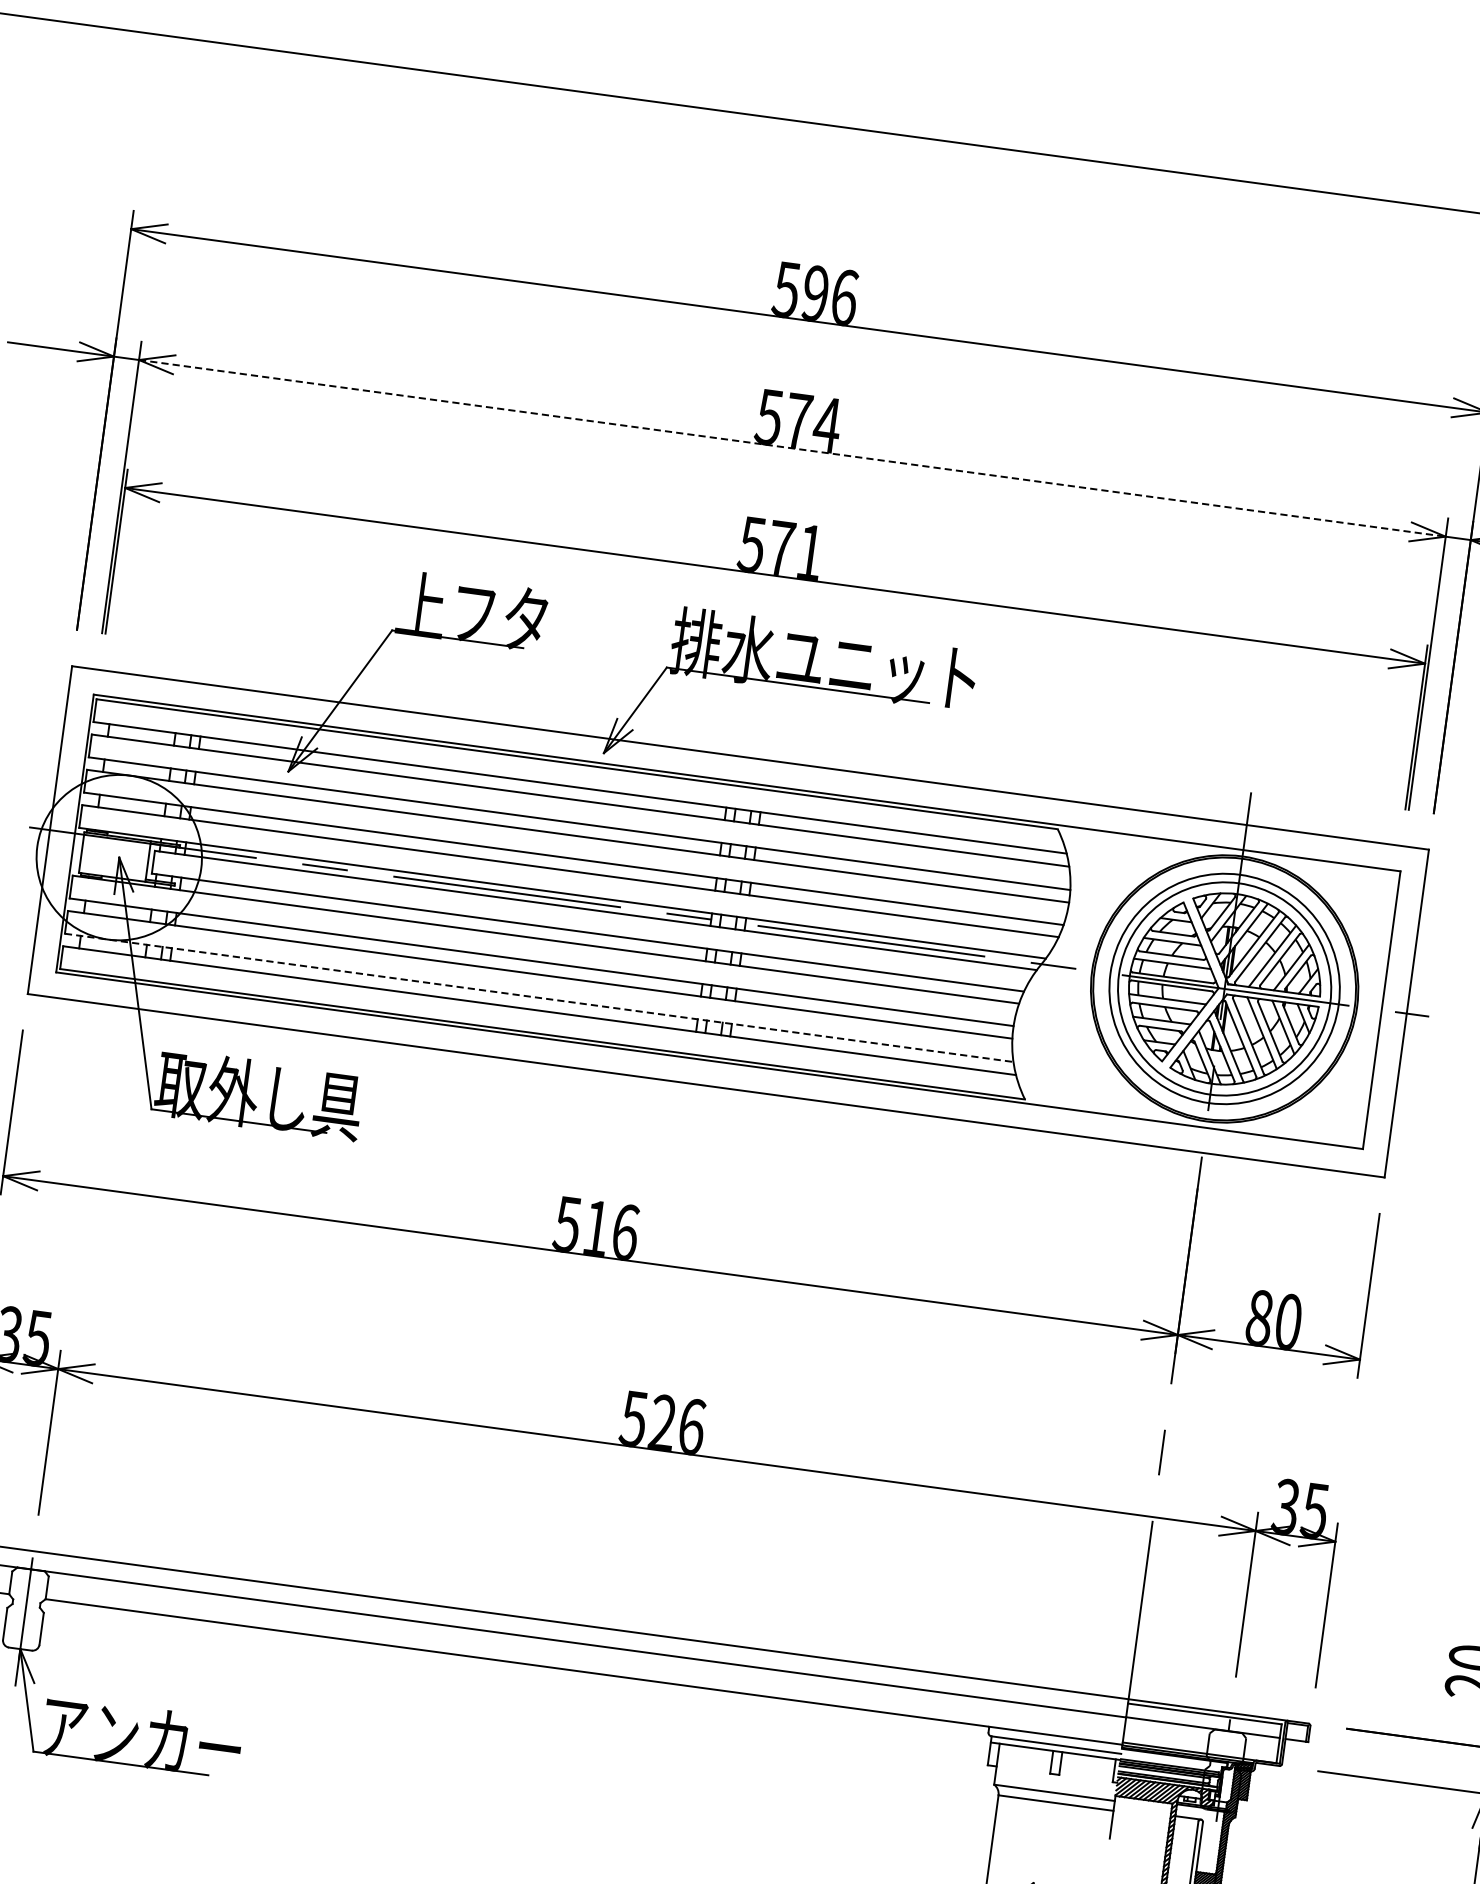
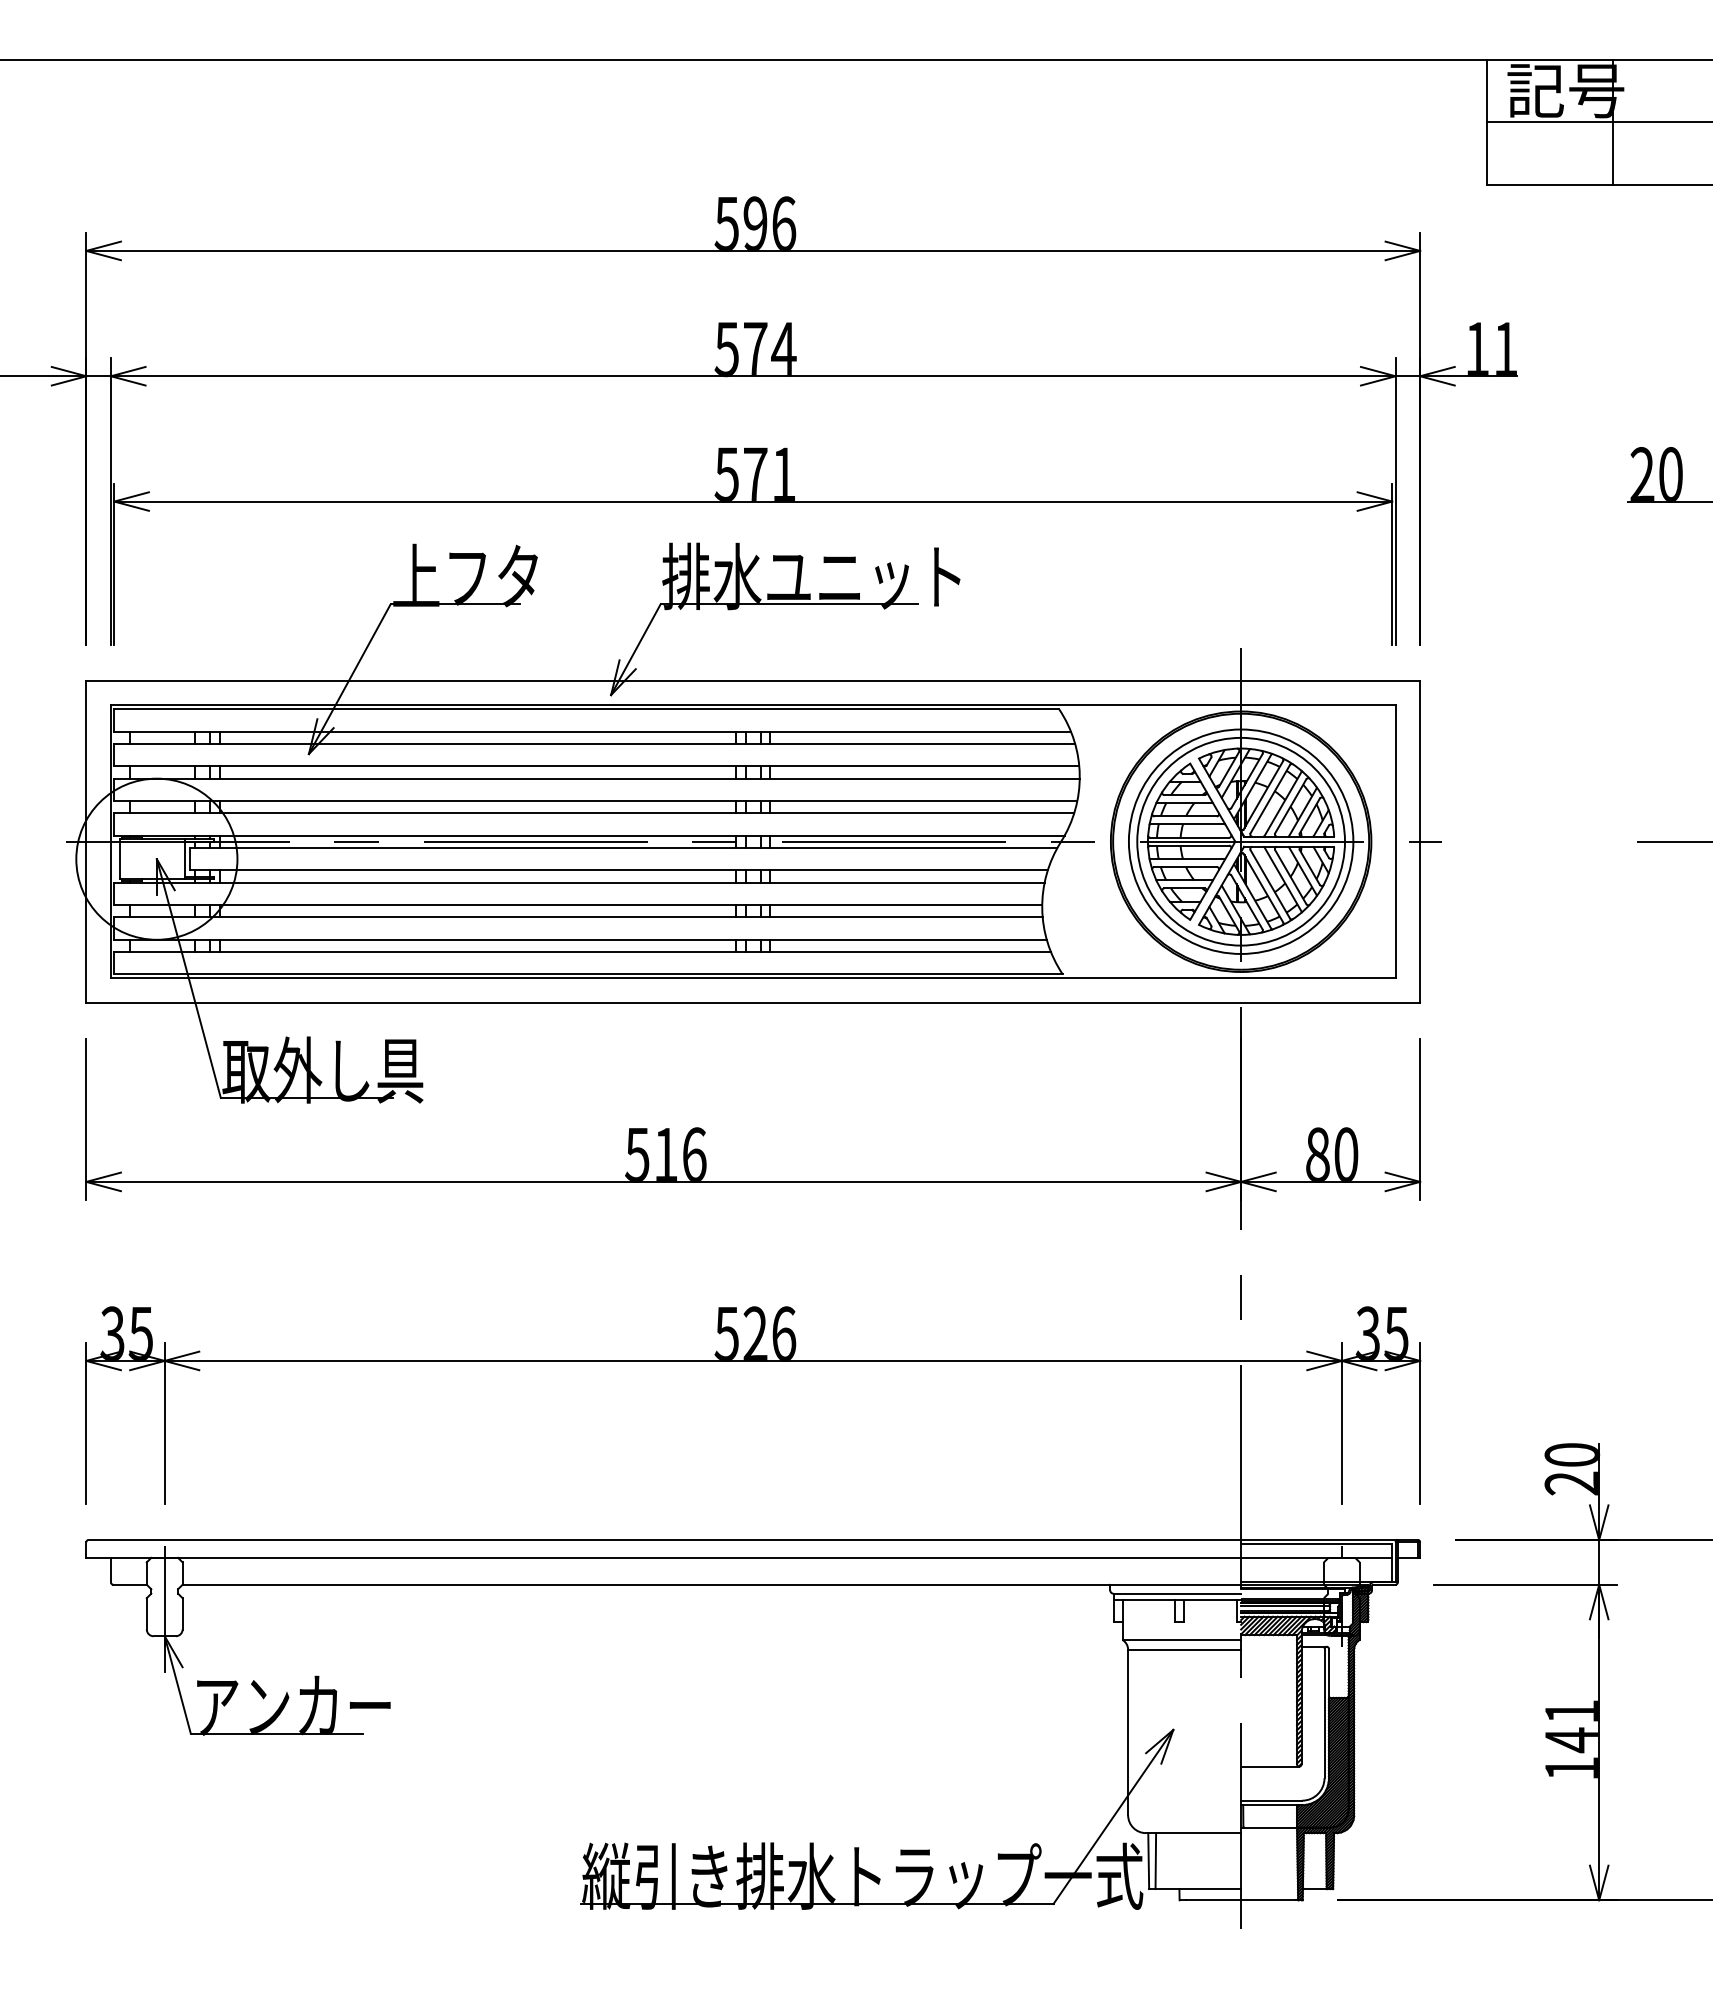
line: (792, 448) -> (753, 376), dashed -> solid
line: (540, 997) -> (581, 939), dashed -> solid

